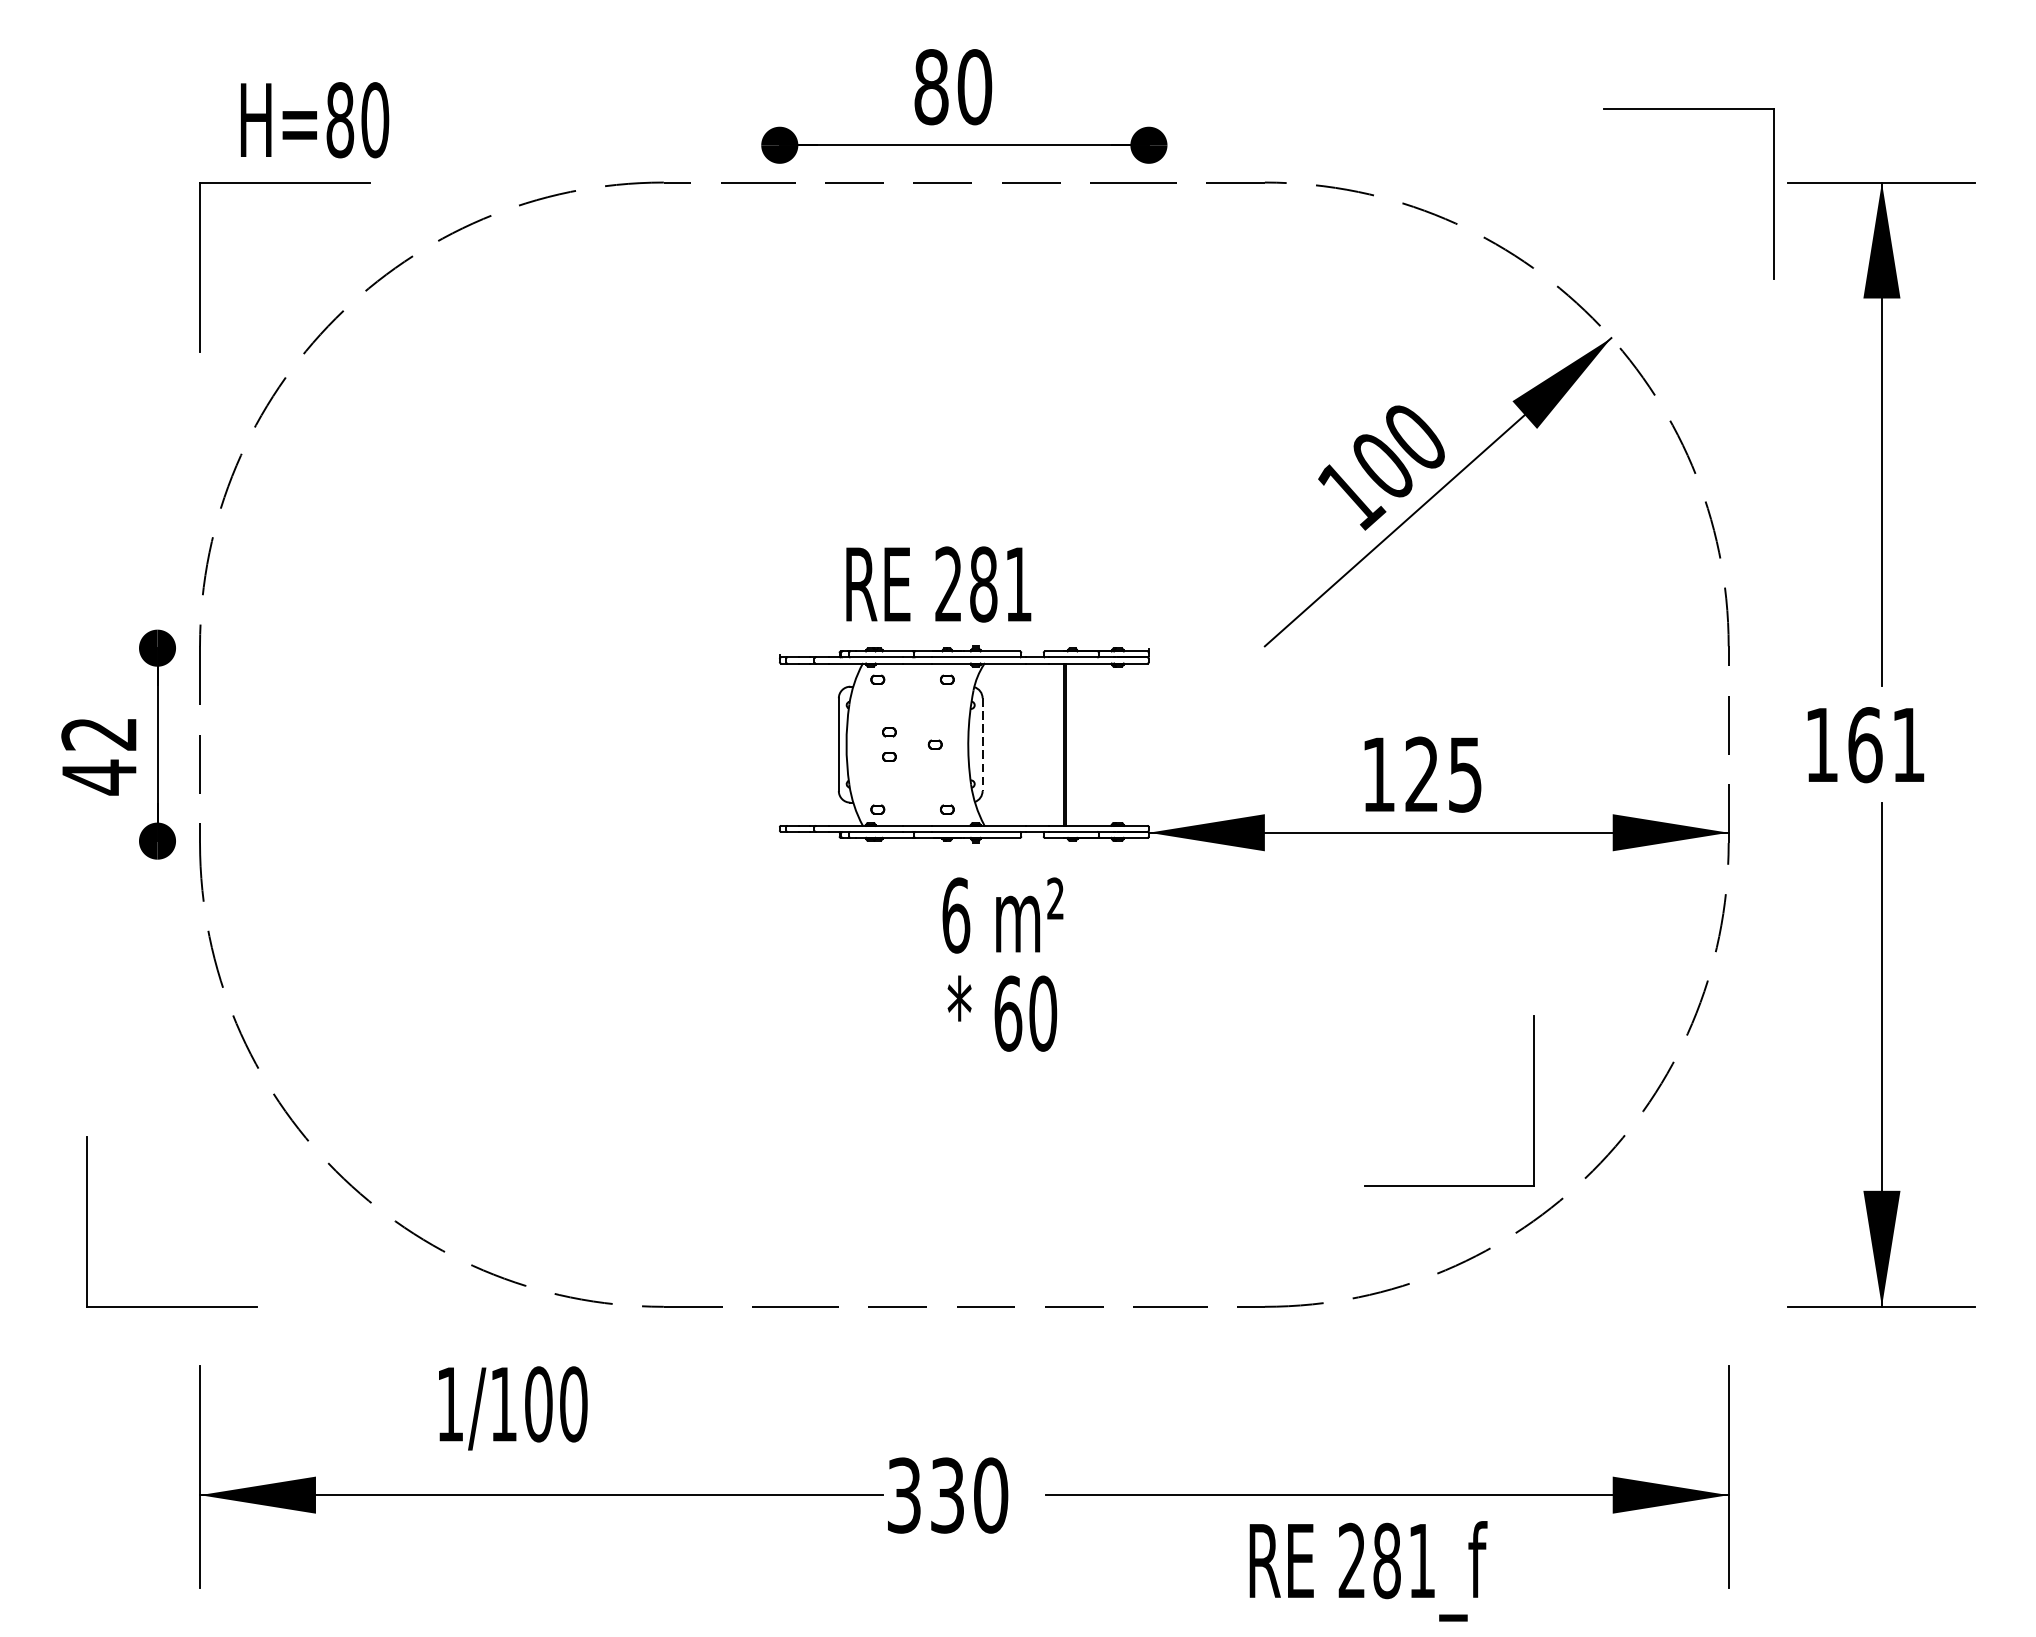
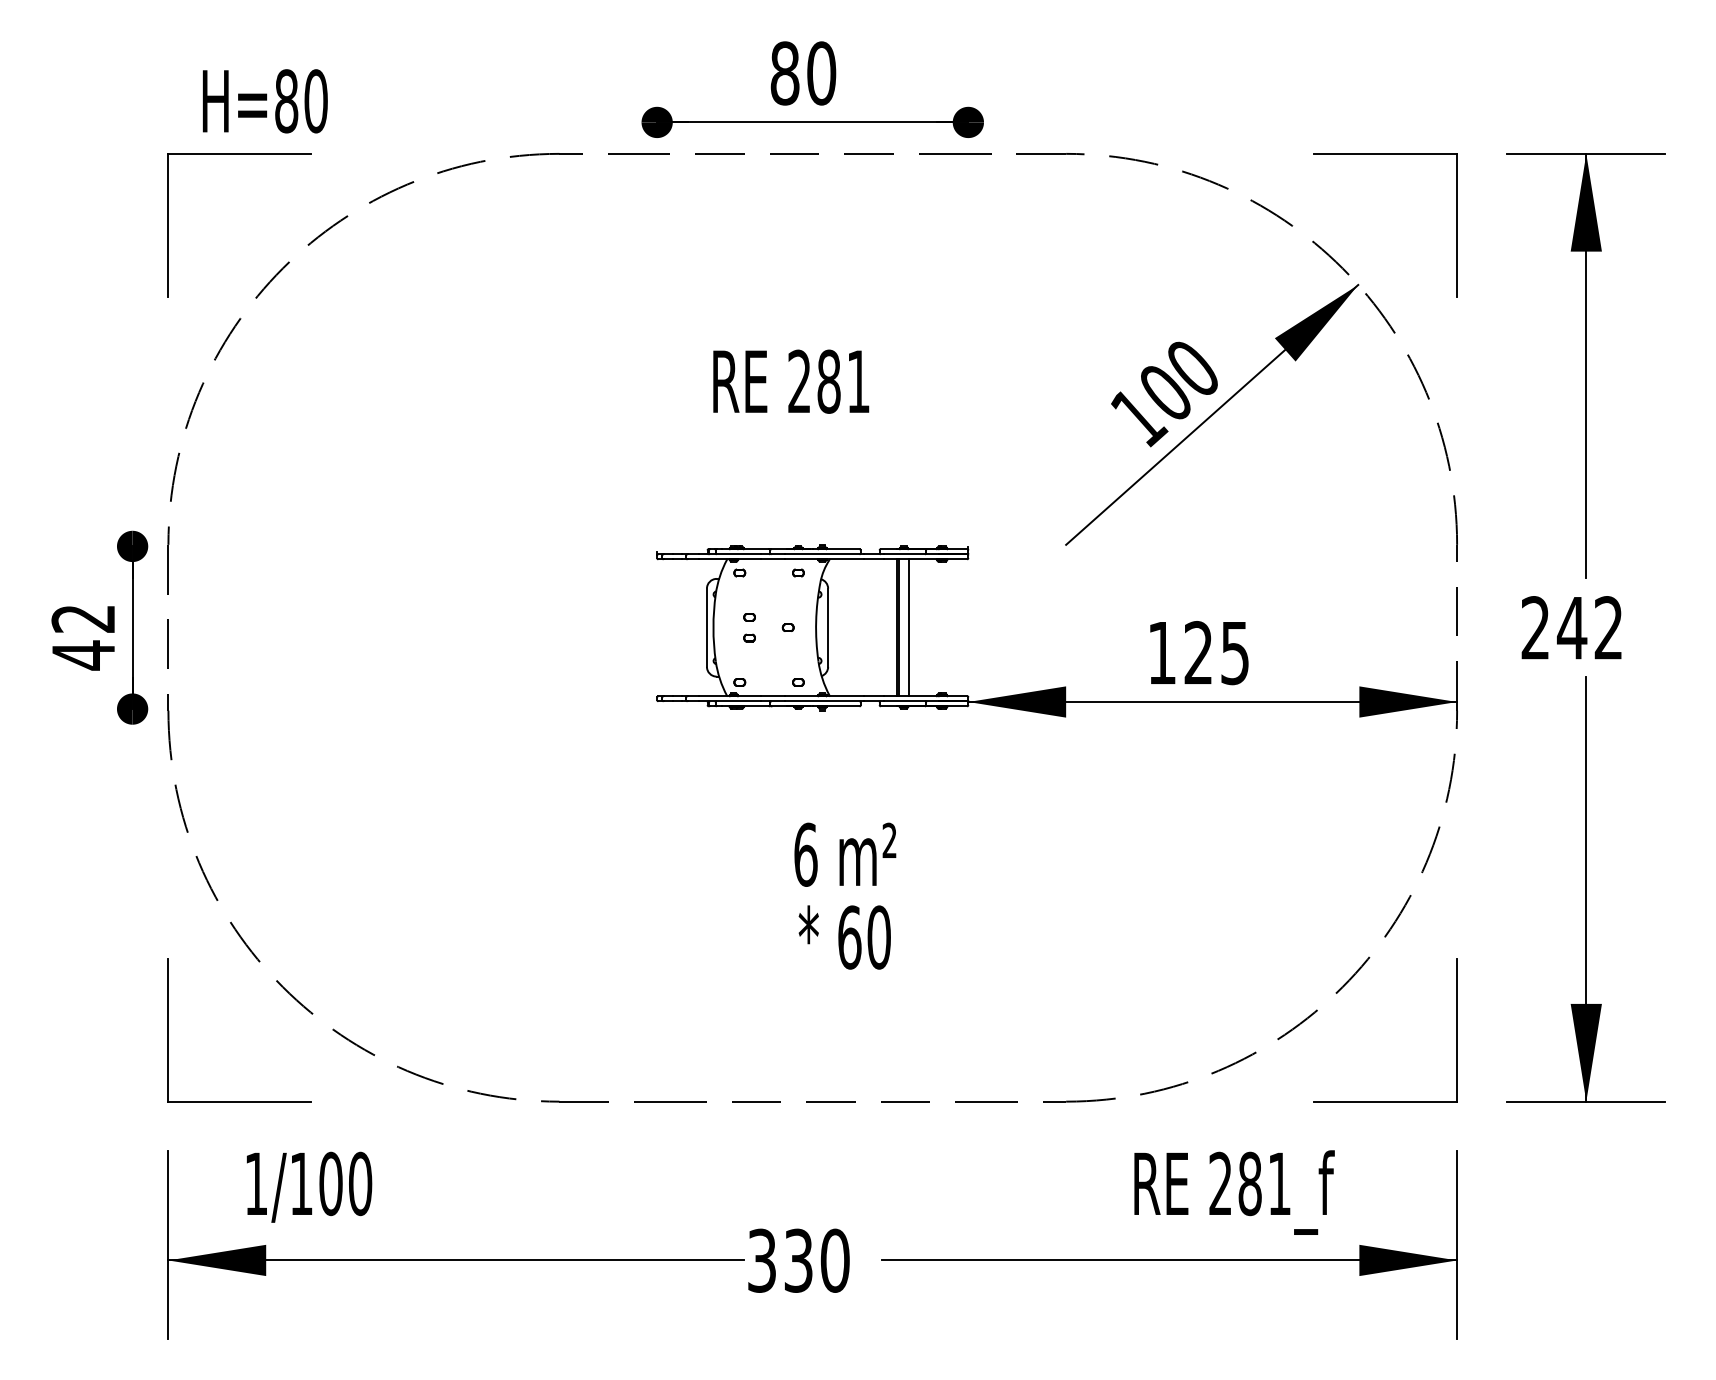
part: (1688, 109) -> (1385, 154), moved
text: (939, 584) -> (791, 381), moved
line: (1079, 744) -> (909, 627), added
line: (983, 745) -> (828, 628), dashed -> solid
text: (1864, 745) -> (1571, 628), 161 -> 242
text: (1003, 963) -> (845, 895), moved
part: (1533, 1101) -> (1456, 1030), moved
part: (87, 1222) -> (168, 1030), moved
text: (513, 1407) -> (309, 1186), moved
text: (1368, 1571) -> (1234, 1192), moved

